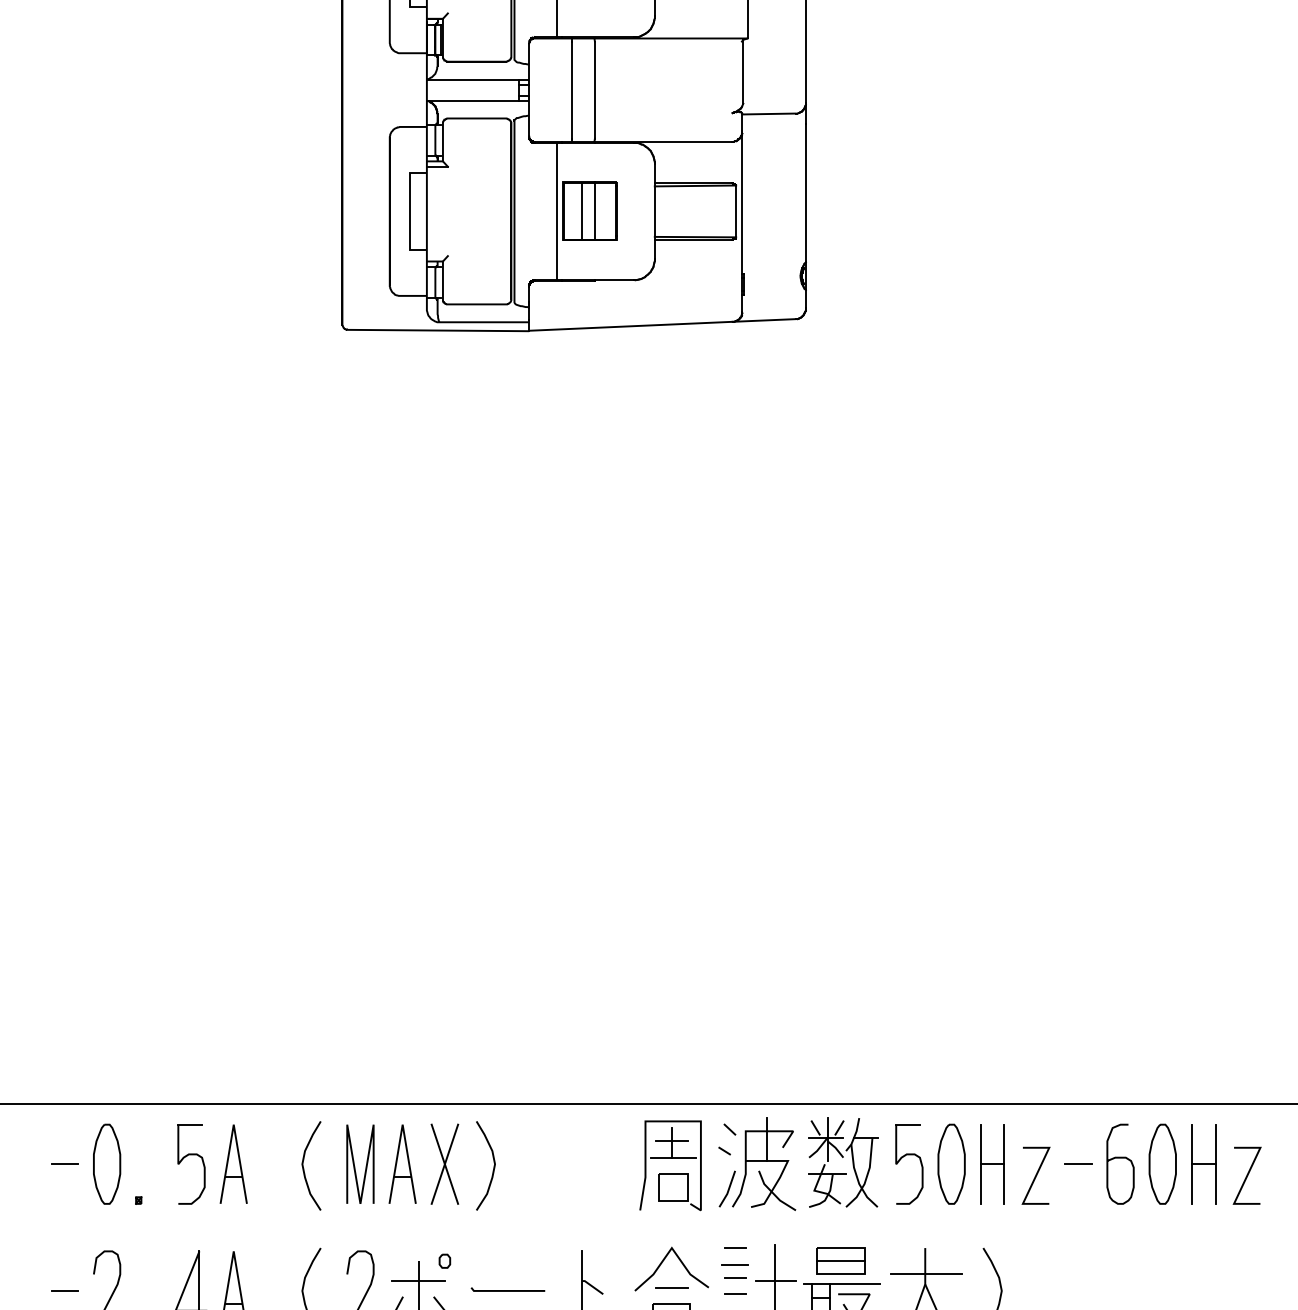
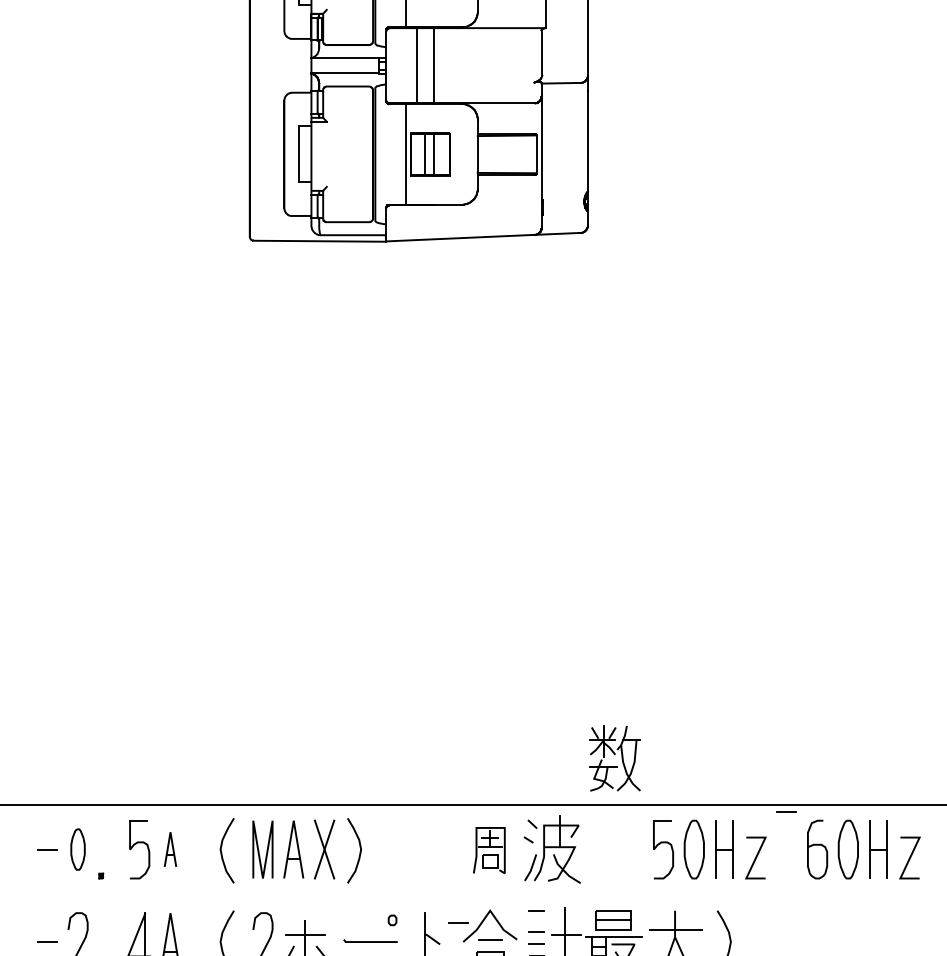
part: (842, 1162) -> (614, 758), moved
part: (106, 1164) -> (77, 849), size x0.7
part: (233, 1164) -> (170, 849), size x0.6
line: (1077, 1164) -> (786, 811), moved
part: (670, 1165) -> (489, 850), size x0.7
part: (444, 1261) -> (392, 920), moved
line: (735, 1264) -> (458, 922), moved

